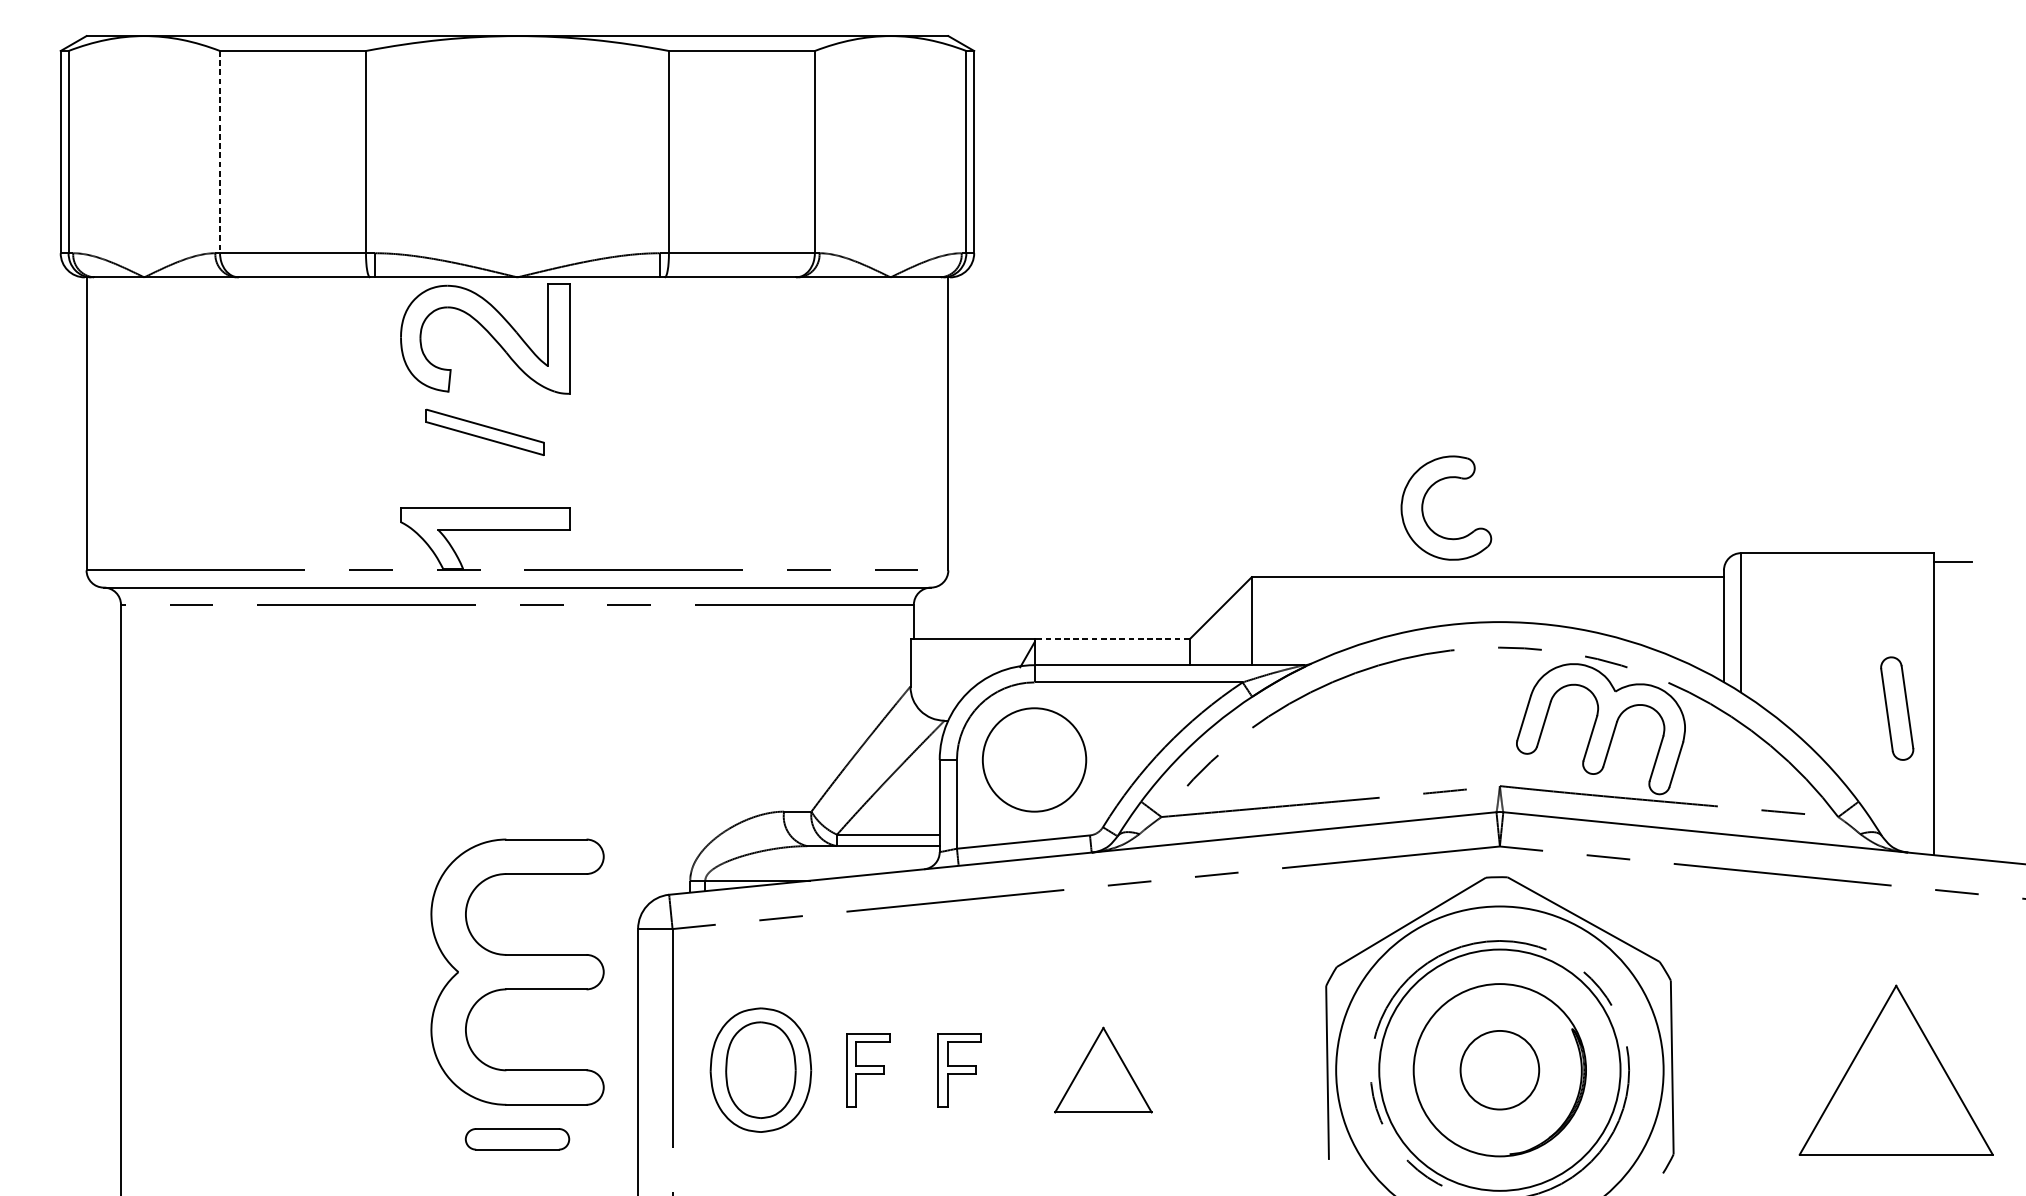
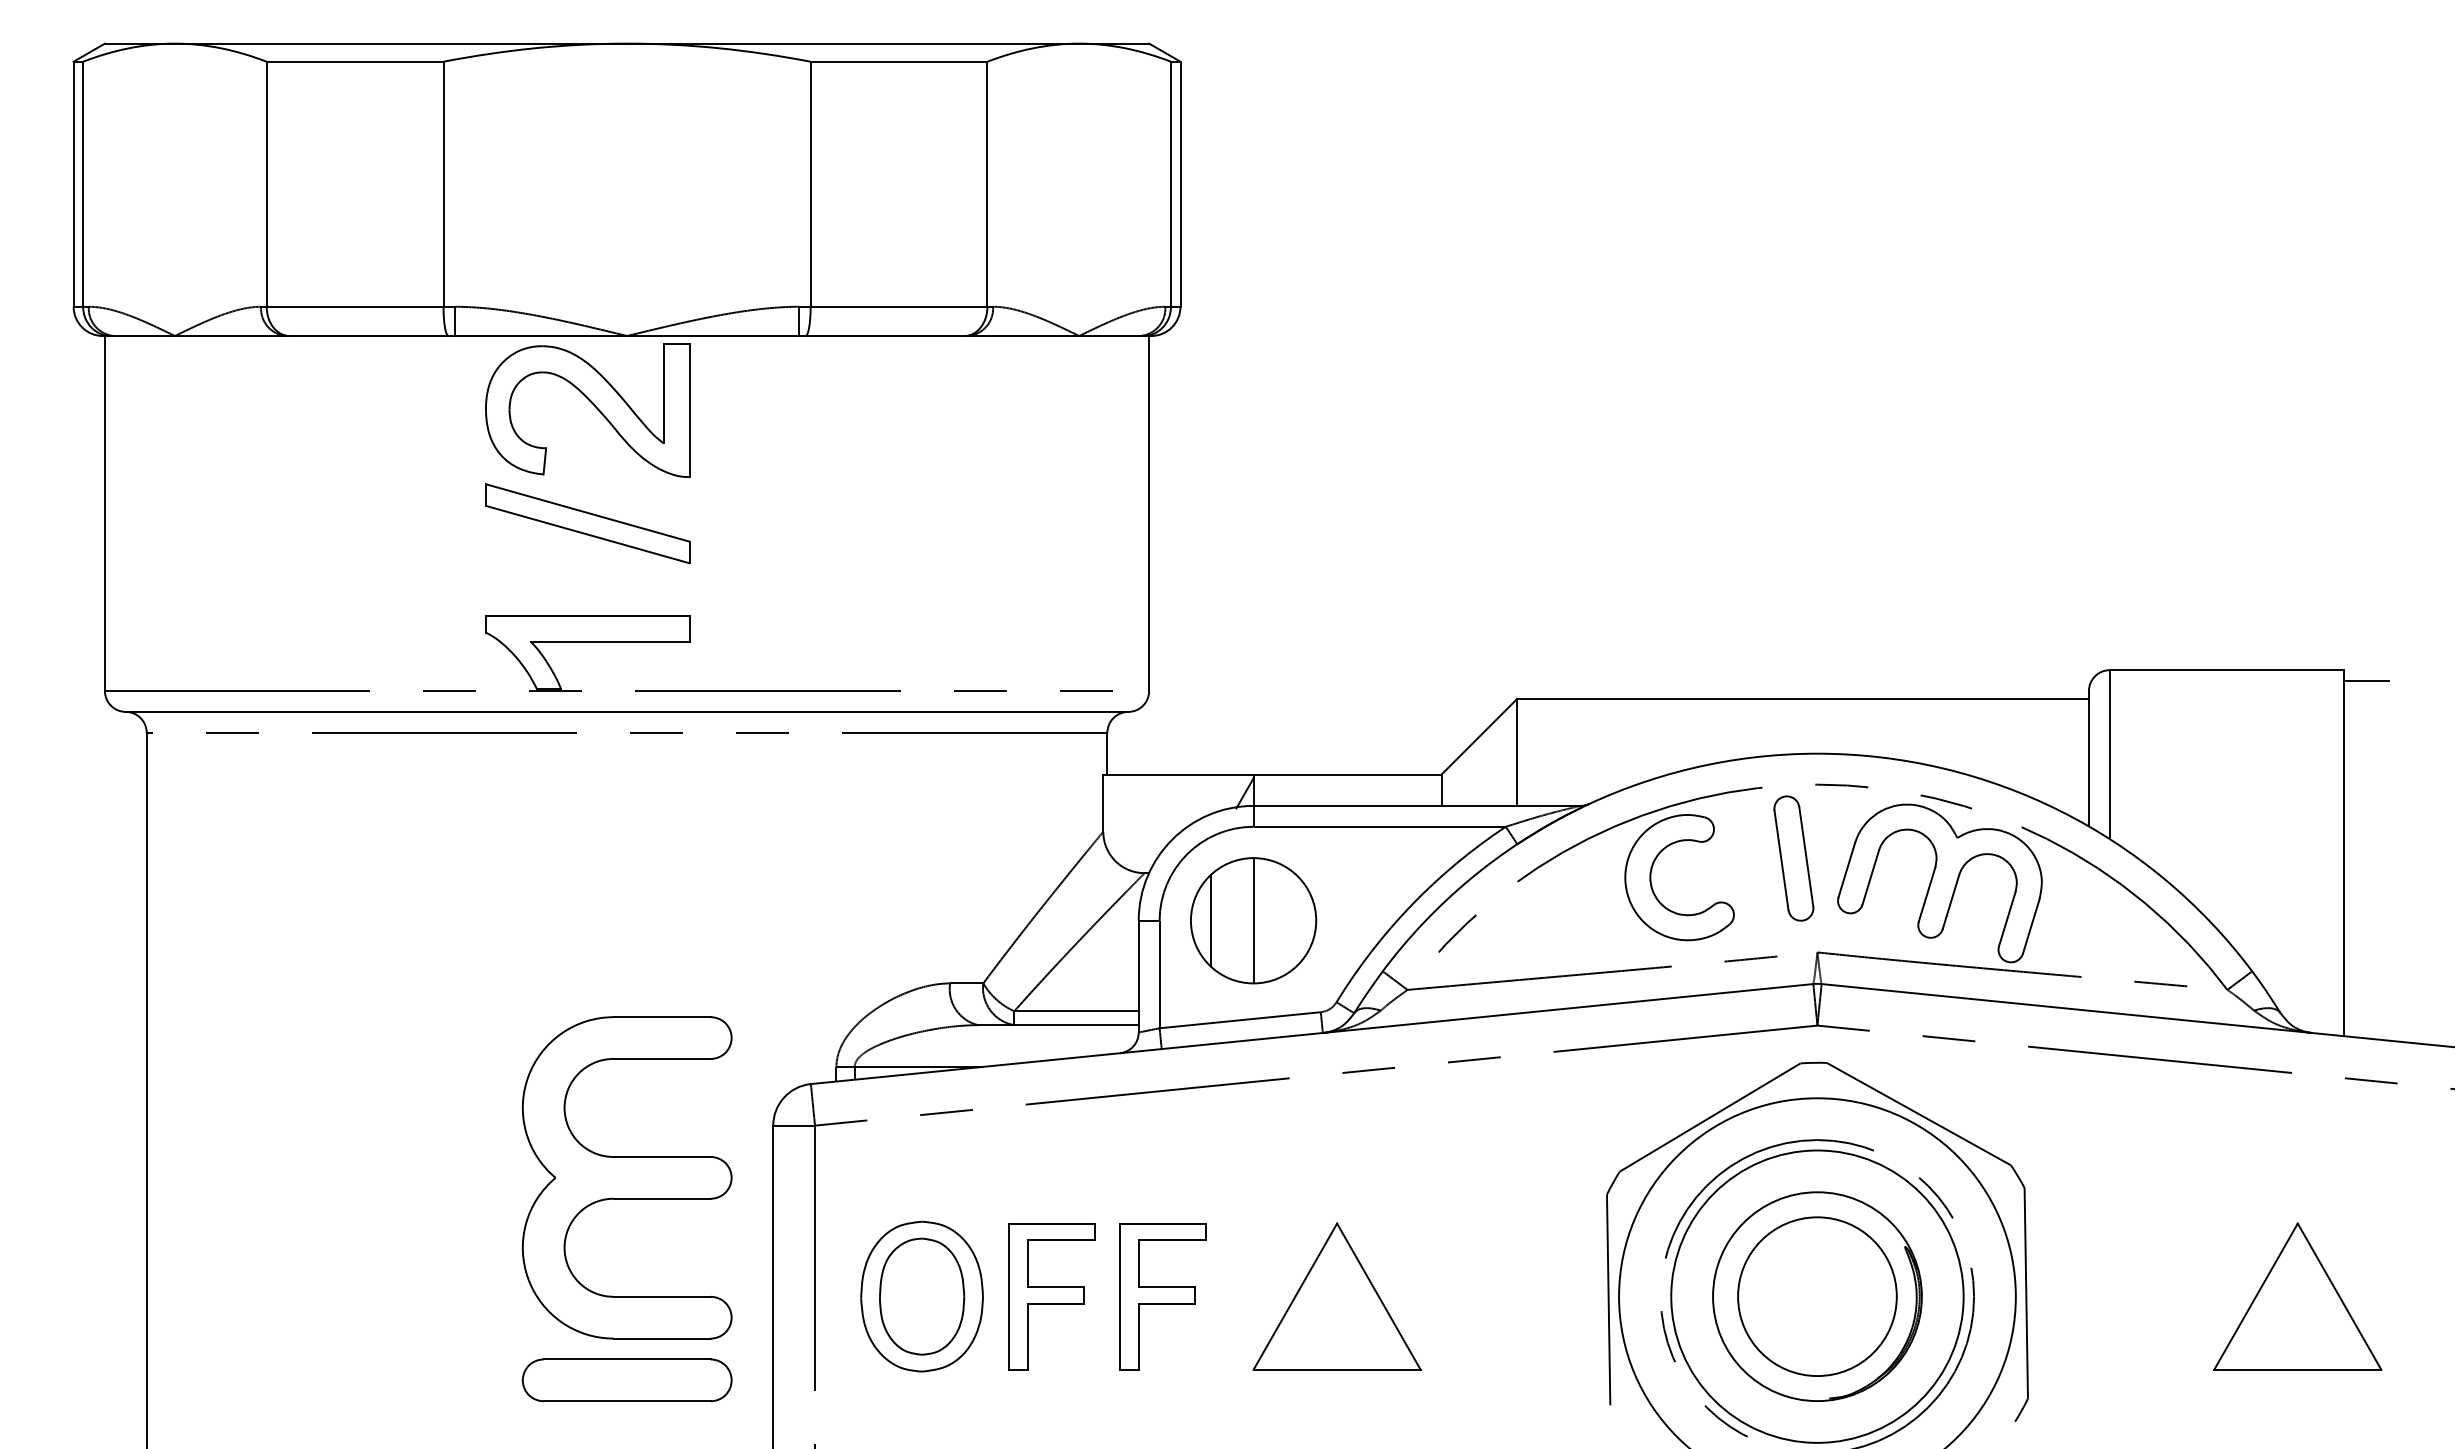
line: (219, 152) -> (266, 184), dashed -> solid
part: (484, 432) -> (587, 523), size x1.43
part: (1423, 502) -> (1652, 870), moved
line: (1112, 639) -> (1347, 774), dashed -> solid
part: (1896, 708) -> (1793, 858), moved
line: (999, 759) -> (1211, 920), added
line: (1034, 759) -> (1253, 920), added
part: (867, 1070) -> (1051, 1296), size x1.67
part: (959, 1070) -> (1162, 1296), size x1.67
part: (1102, 1070) -> (1336, 1296), size x1.43
circle: (1499, 1070) -> (1817, 1296), size x1.67
part: (1896, 1070) -> (2297, 1296), size x0.71
part: (516, 1139) -> (626, 1380), size x1.67

